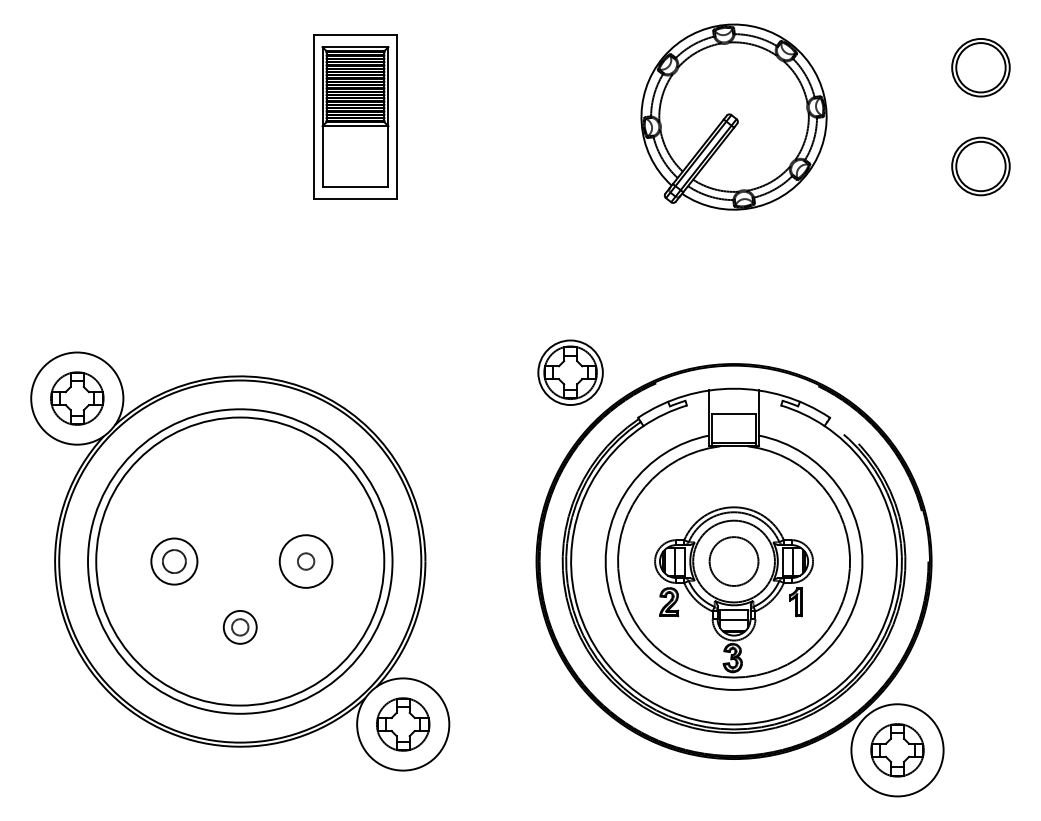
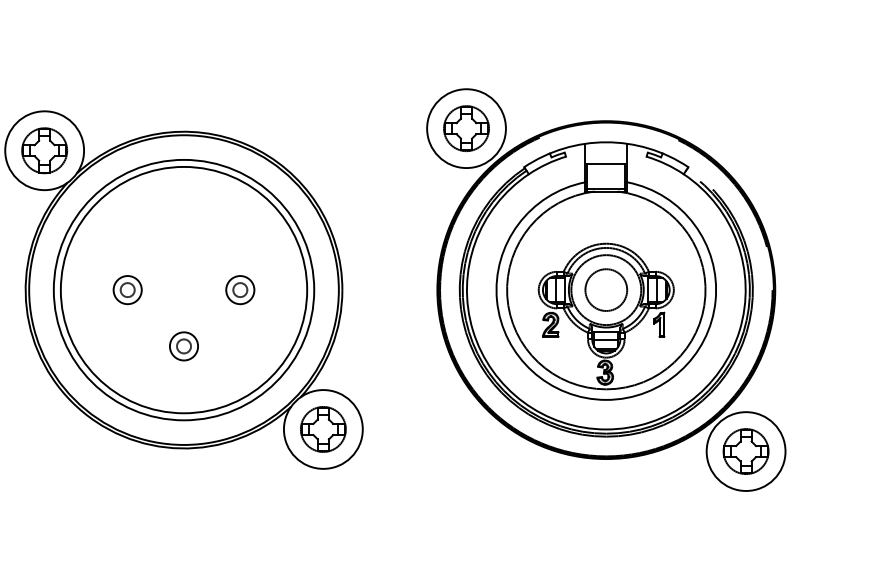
circle: (570, 372) -> (466, 128), size x1.43
part: (174, 561) -> (127, 290), size x0.71
circle: (305, 561) -> (239, 290), size x0.62

